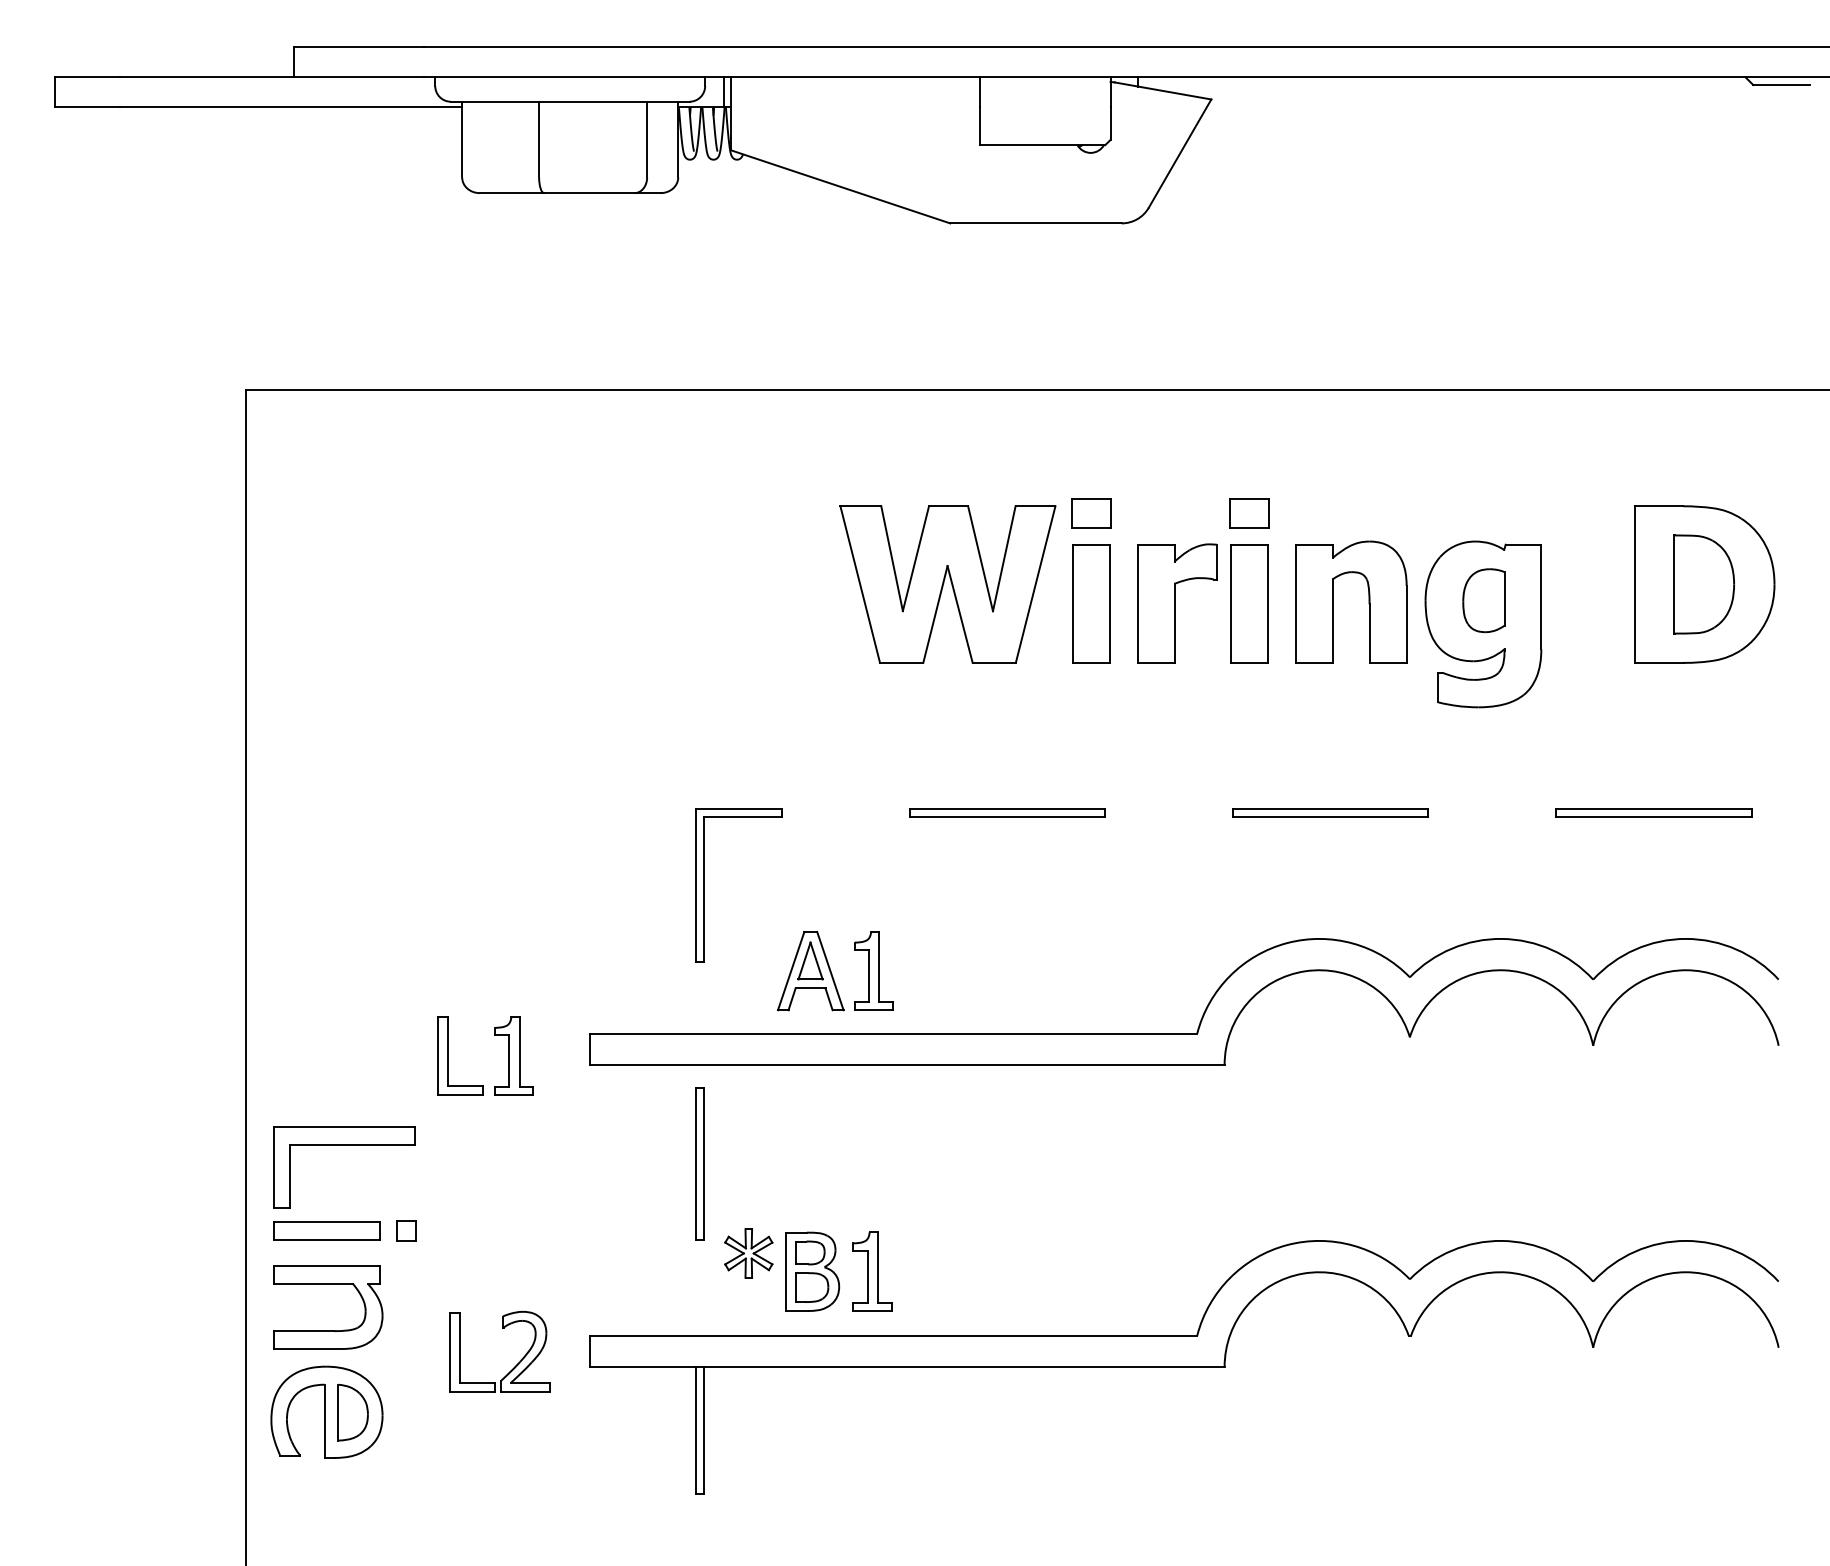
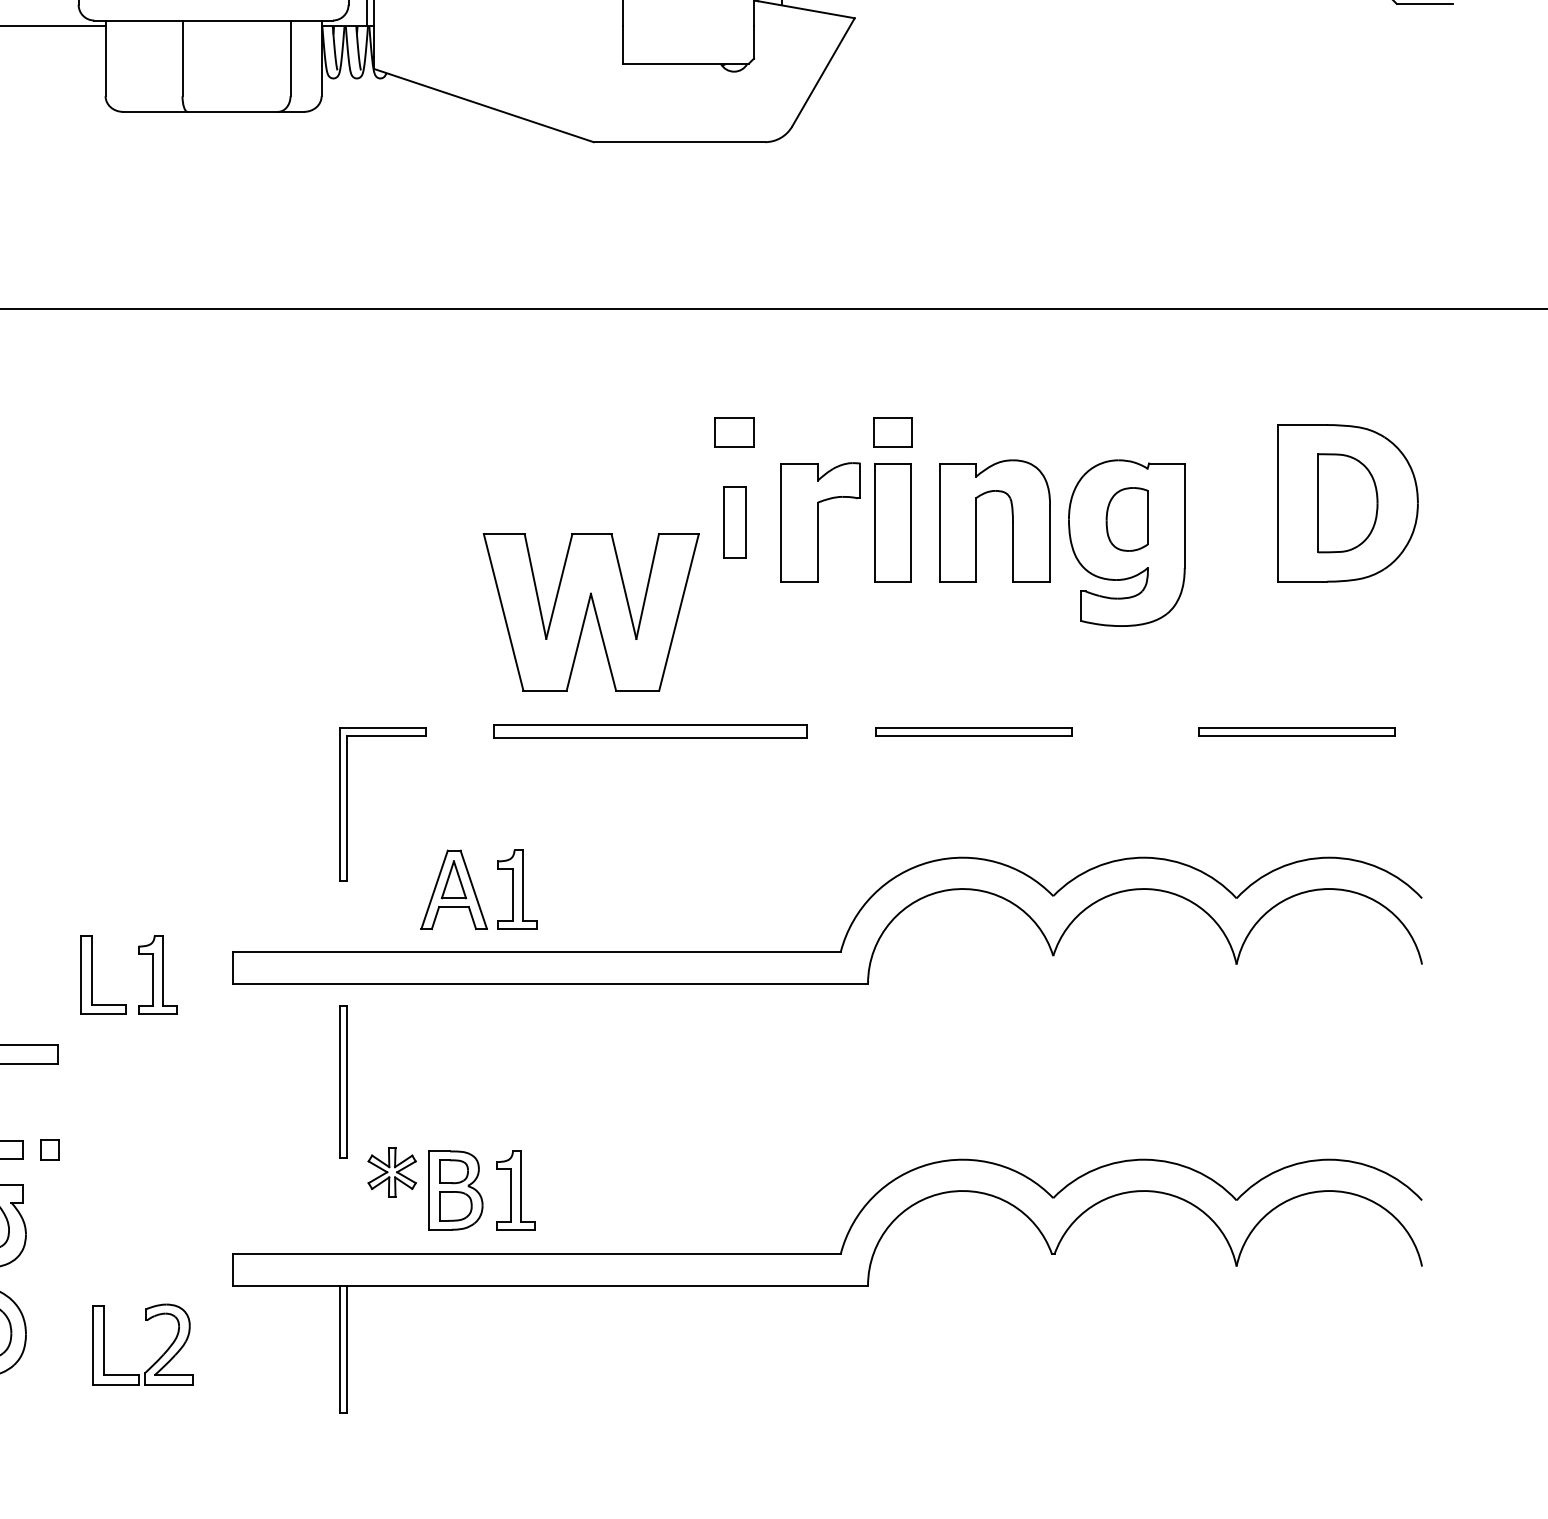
part: (947, 584) -> (590, 612), moved
part: (1091, 603) -> (734, 522), size x0.6
part: (1007, 812) -> (650, 731), size x1.6
part: (514, 1366) -> (157, 1359), moved

